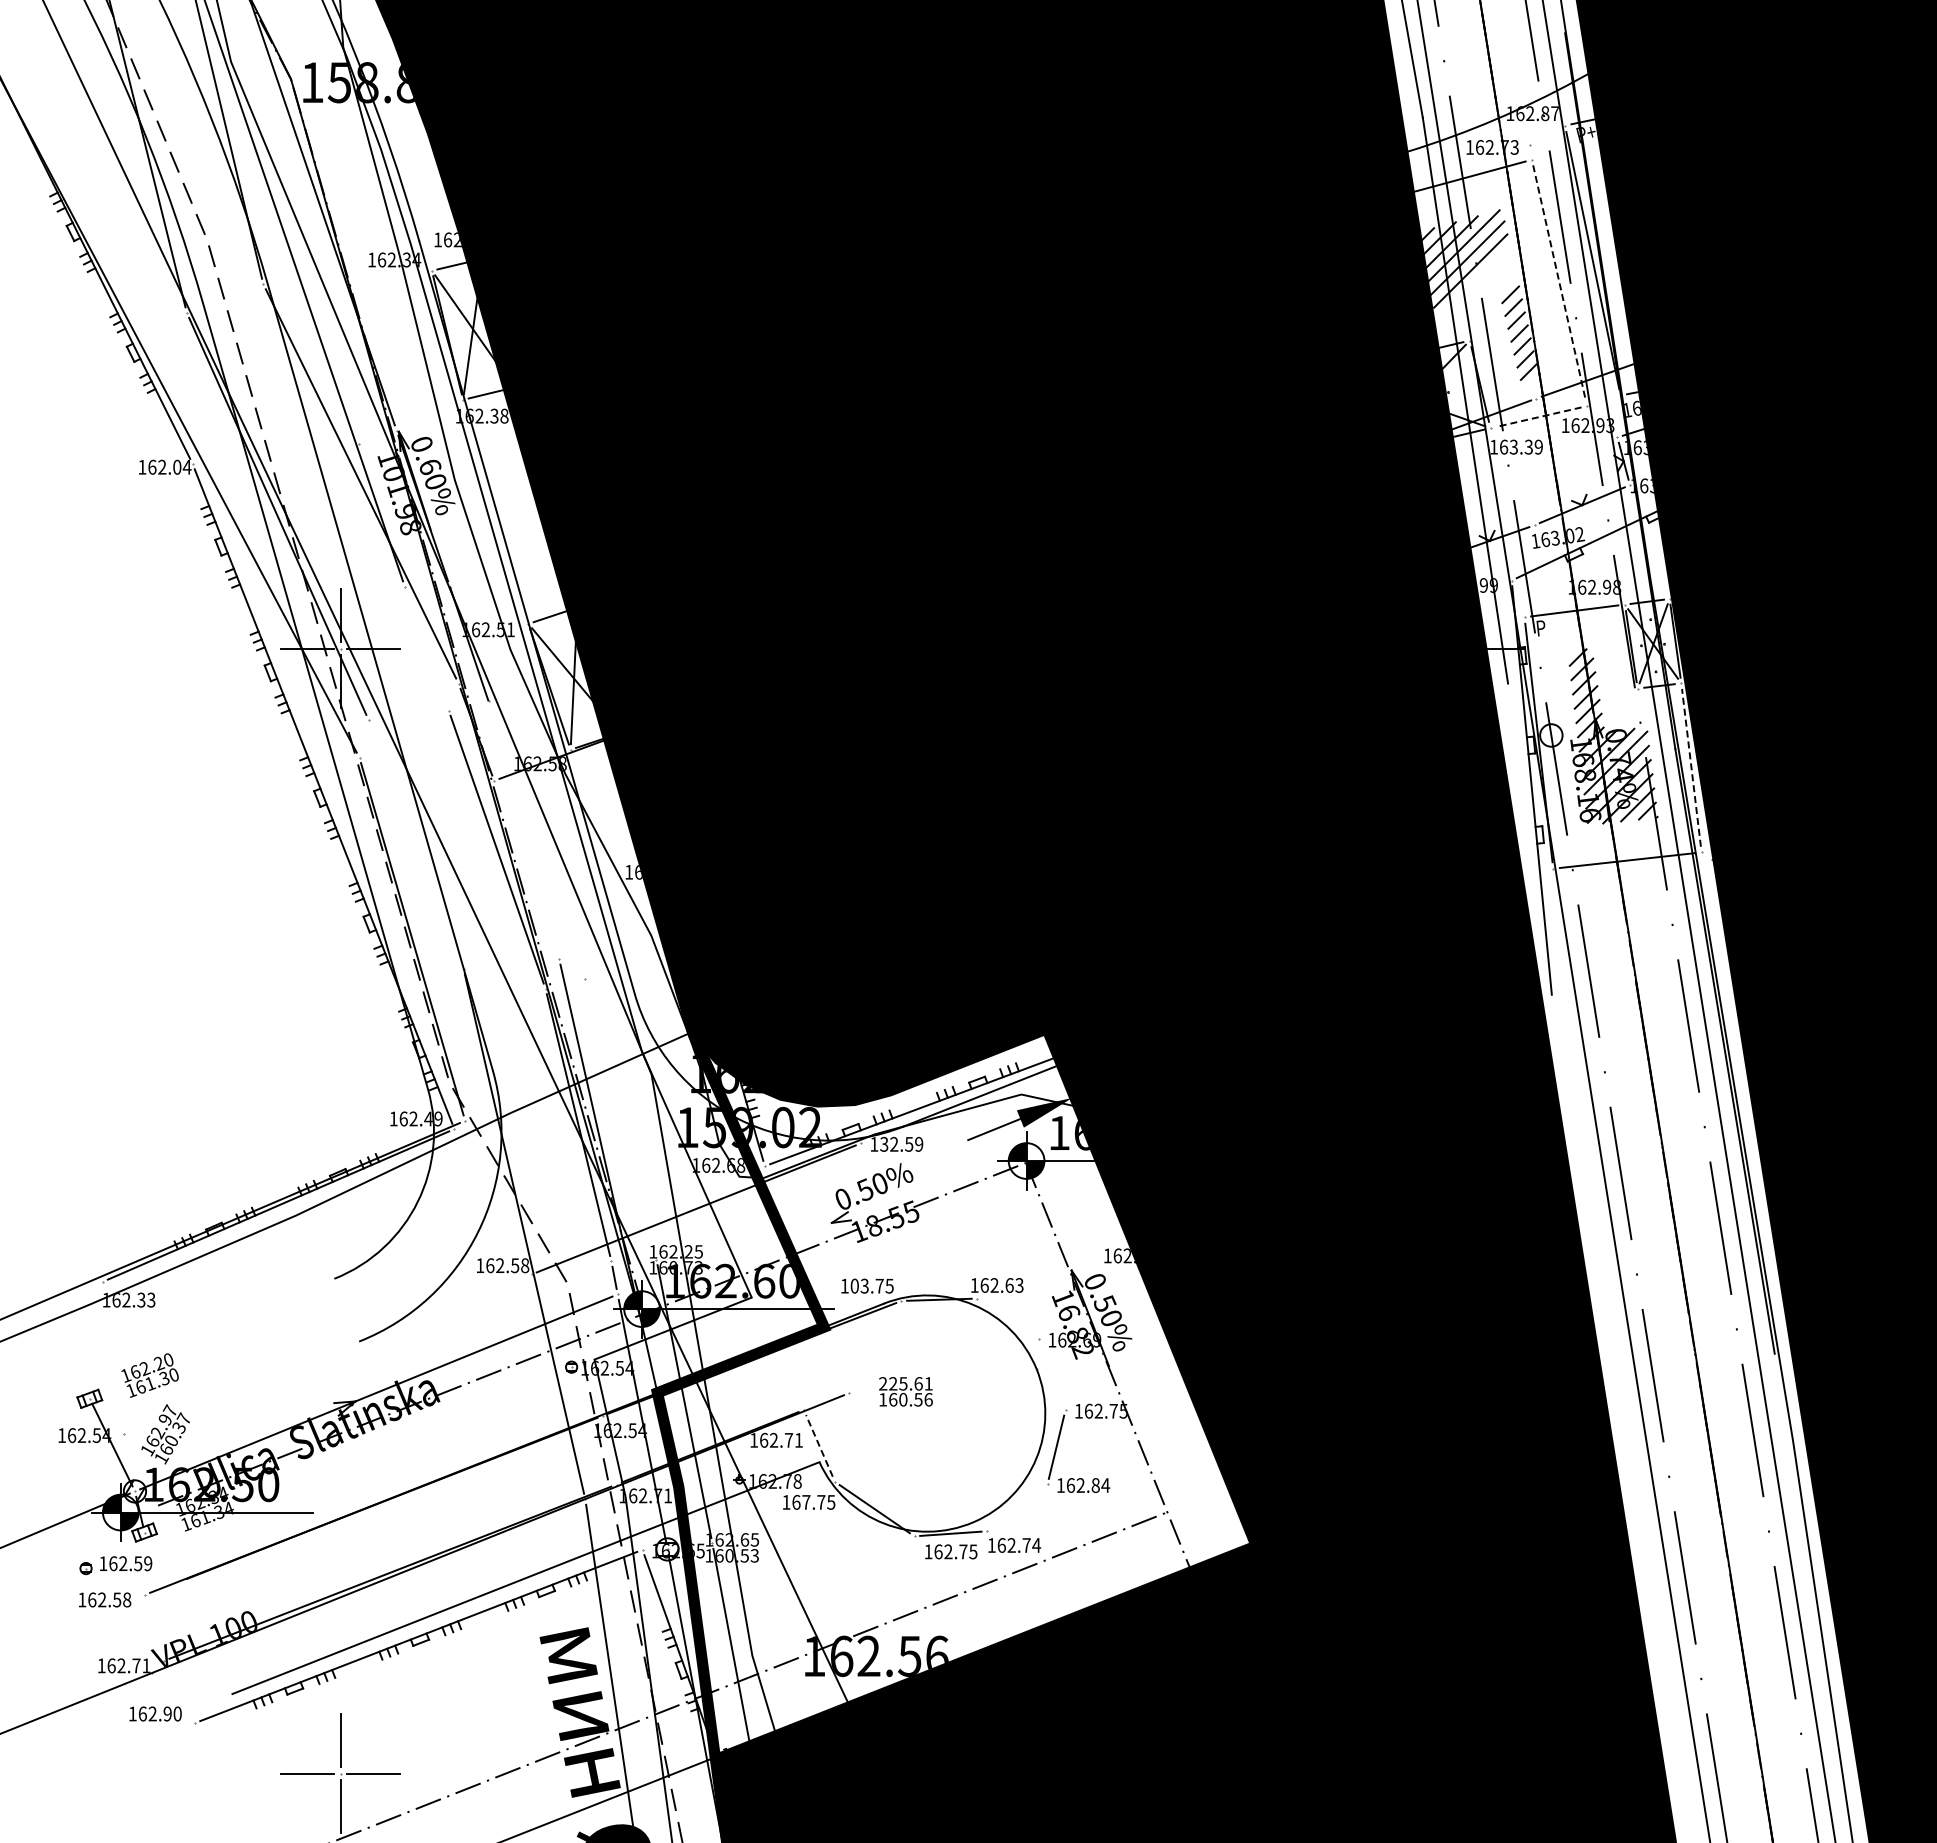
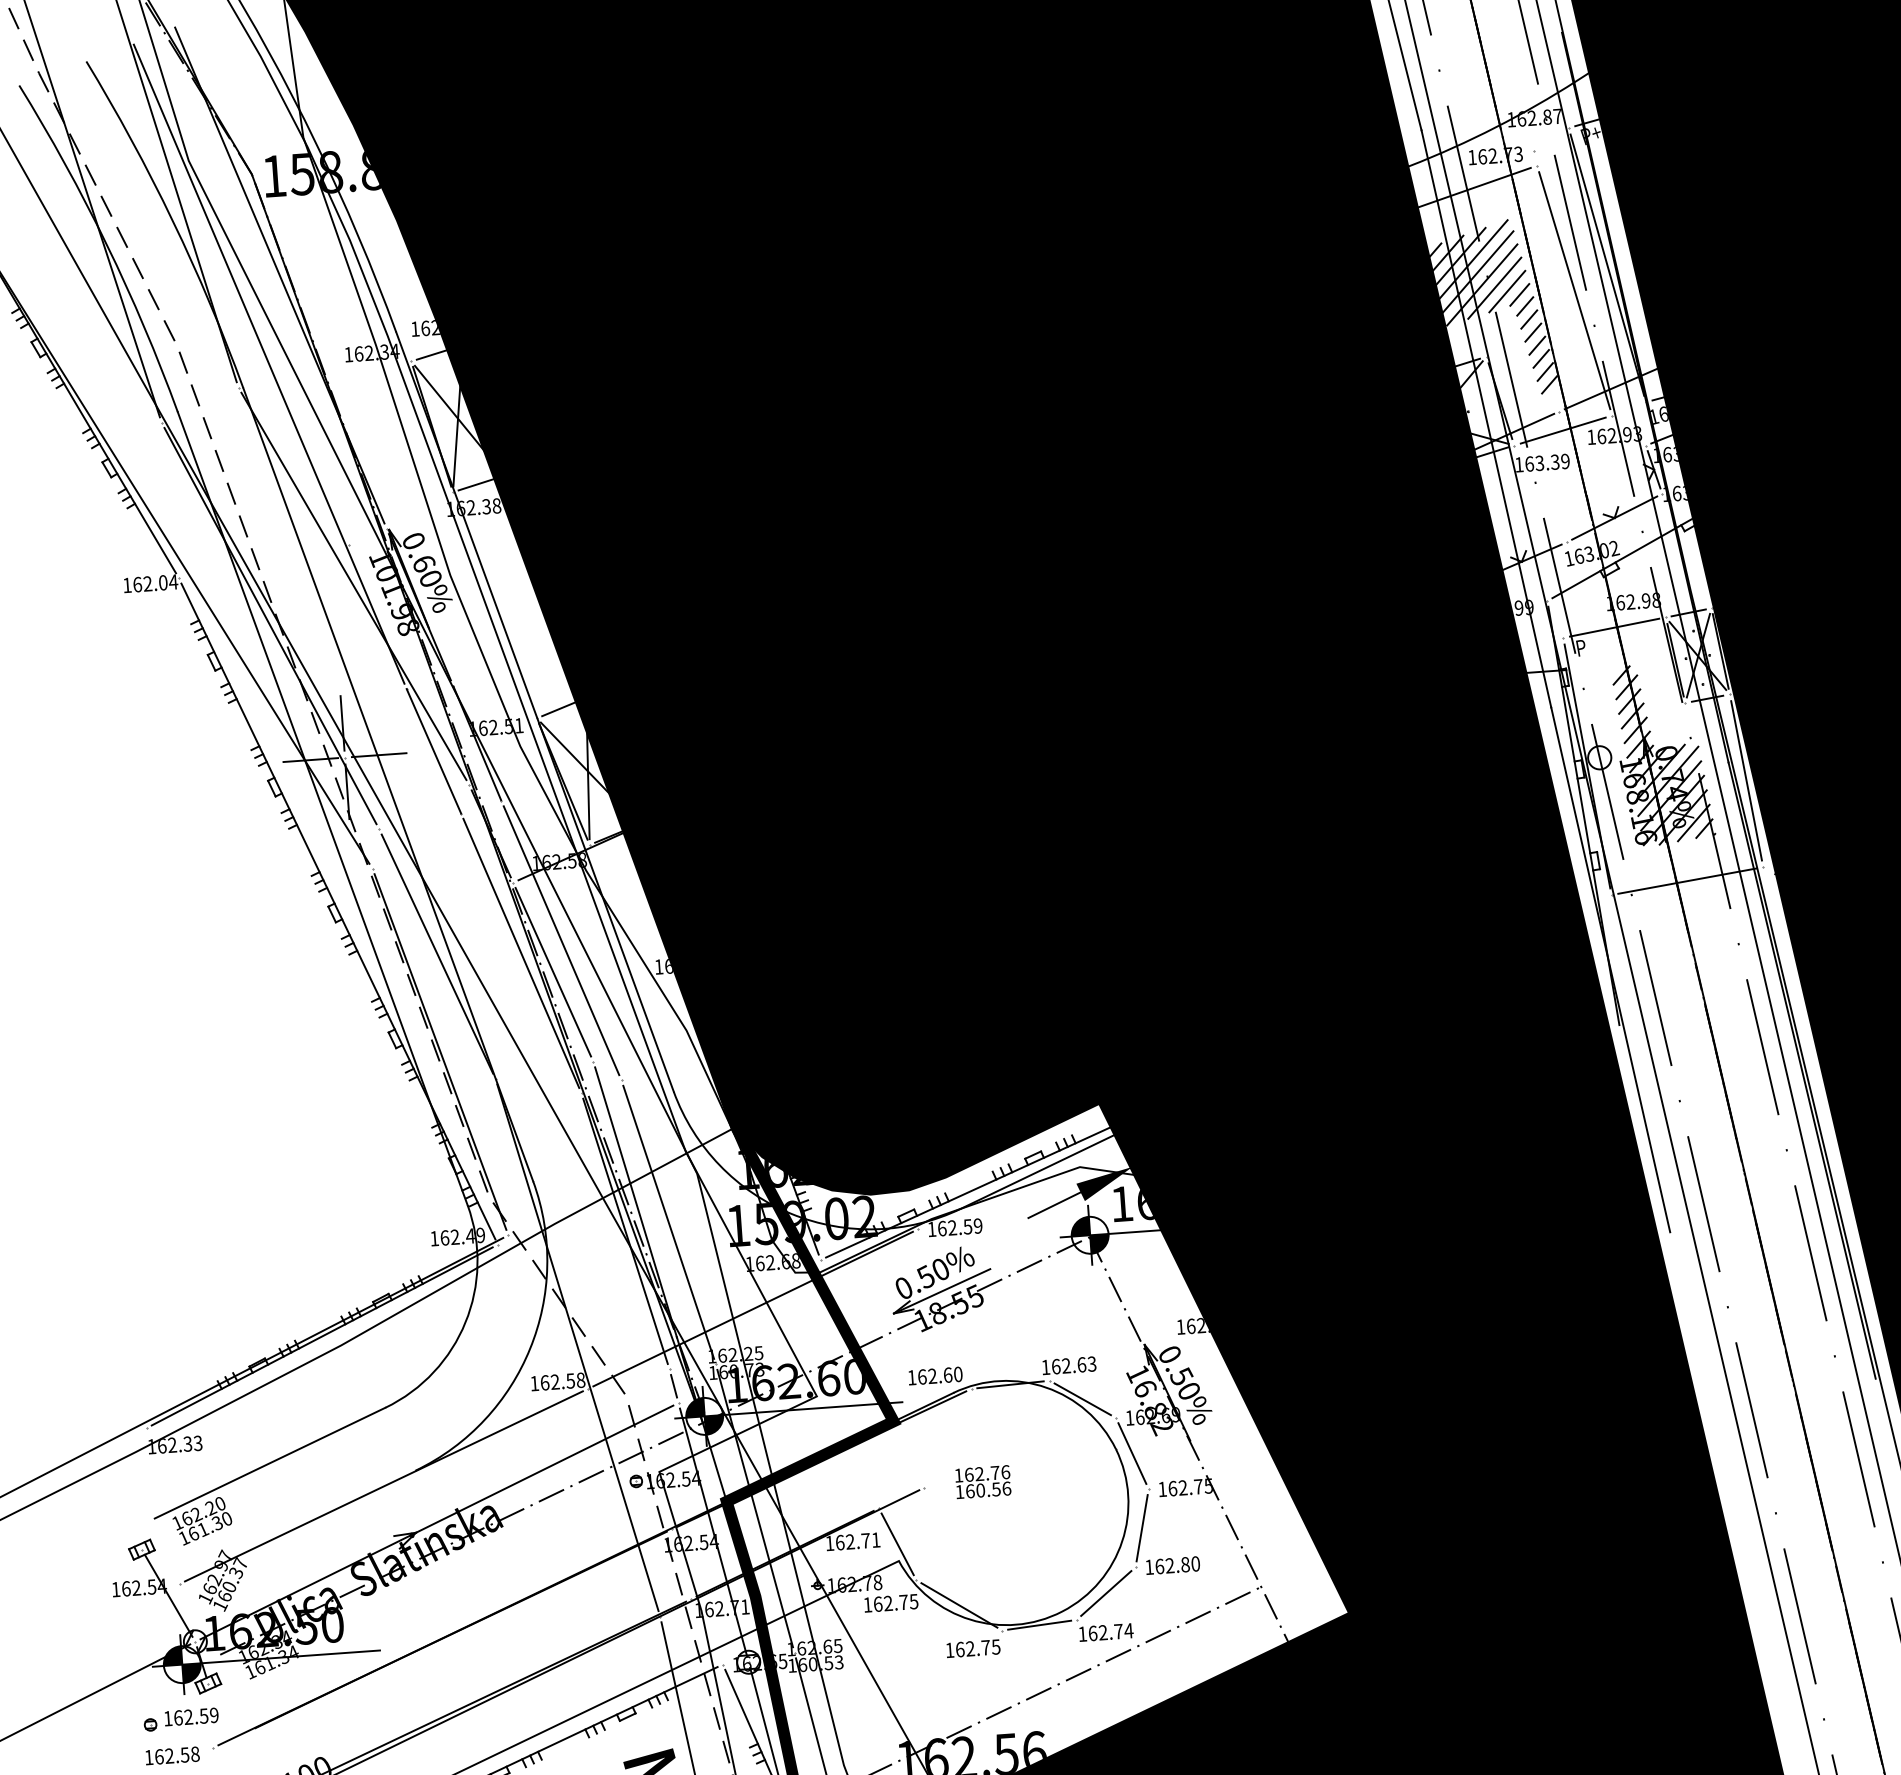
line: (1482, 274) -> (1494, 287), added
line: (1494, 278) -> (1507, 290), added
line: (1559, 282) -> (1574, 290), dashed -> solid
line: (1506, 283) -> (1520, 295), added
line: (1538, 417) -> (1562, 430), dashed -> solid
line: (426, 648) -> (433, 751), added
line: (1691, 767) -> (1746, 780), dashed -> solid
line: (536, 839) -> (561, 940), added
line: (415, 844) -> (436, 954), added
line: (526, 869) -> (553, 971), added
line: (1547, 940) -> (1610, 969), added
line: (620, 1119) -> (668, 1222), added
text: (884, 1143) -> (942, 1227), 132.59 -> 162.59
line: (879, 1204) -> (941, 1290), added
text: (871, 1285) -> (939, 1375), 103.75 -> 162.60
line: (1008, 1318) -> (1083, 1398), added
line: (219, 1323) -> (270, 1462), added
line: (327, 1354) -> (383, 1486), added
line: (1051, 1374) -> (1131, 1453), added
text: (905, 1383) -> (981, 1473), 225.61 -> 162.76
line: (819, 1445) -> (897, 1543), dashed -> solid
text: (1105, 1485) -> (1195, 1563), 162.84 -> 162.80
text: (806, 1501) -> (888, 1602), 167.75 -> 162.75
line: (1017, 1507) -> (1106, 1593), added
text: (951, 1551) -> (973, 1648), moved

